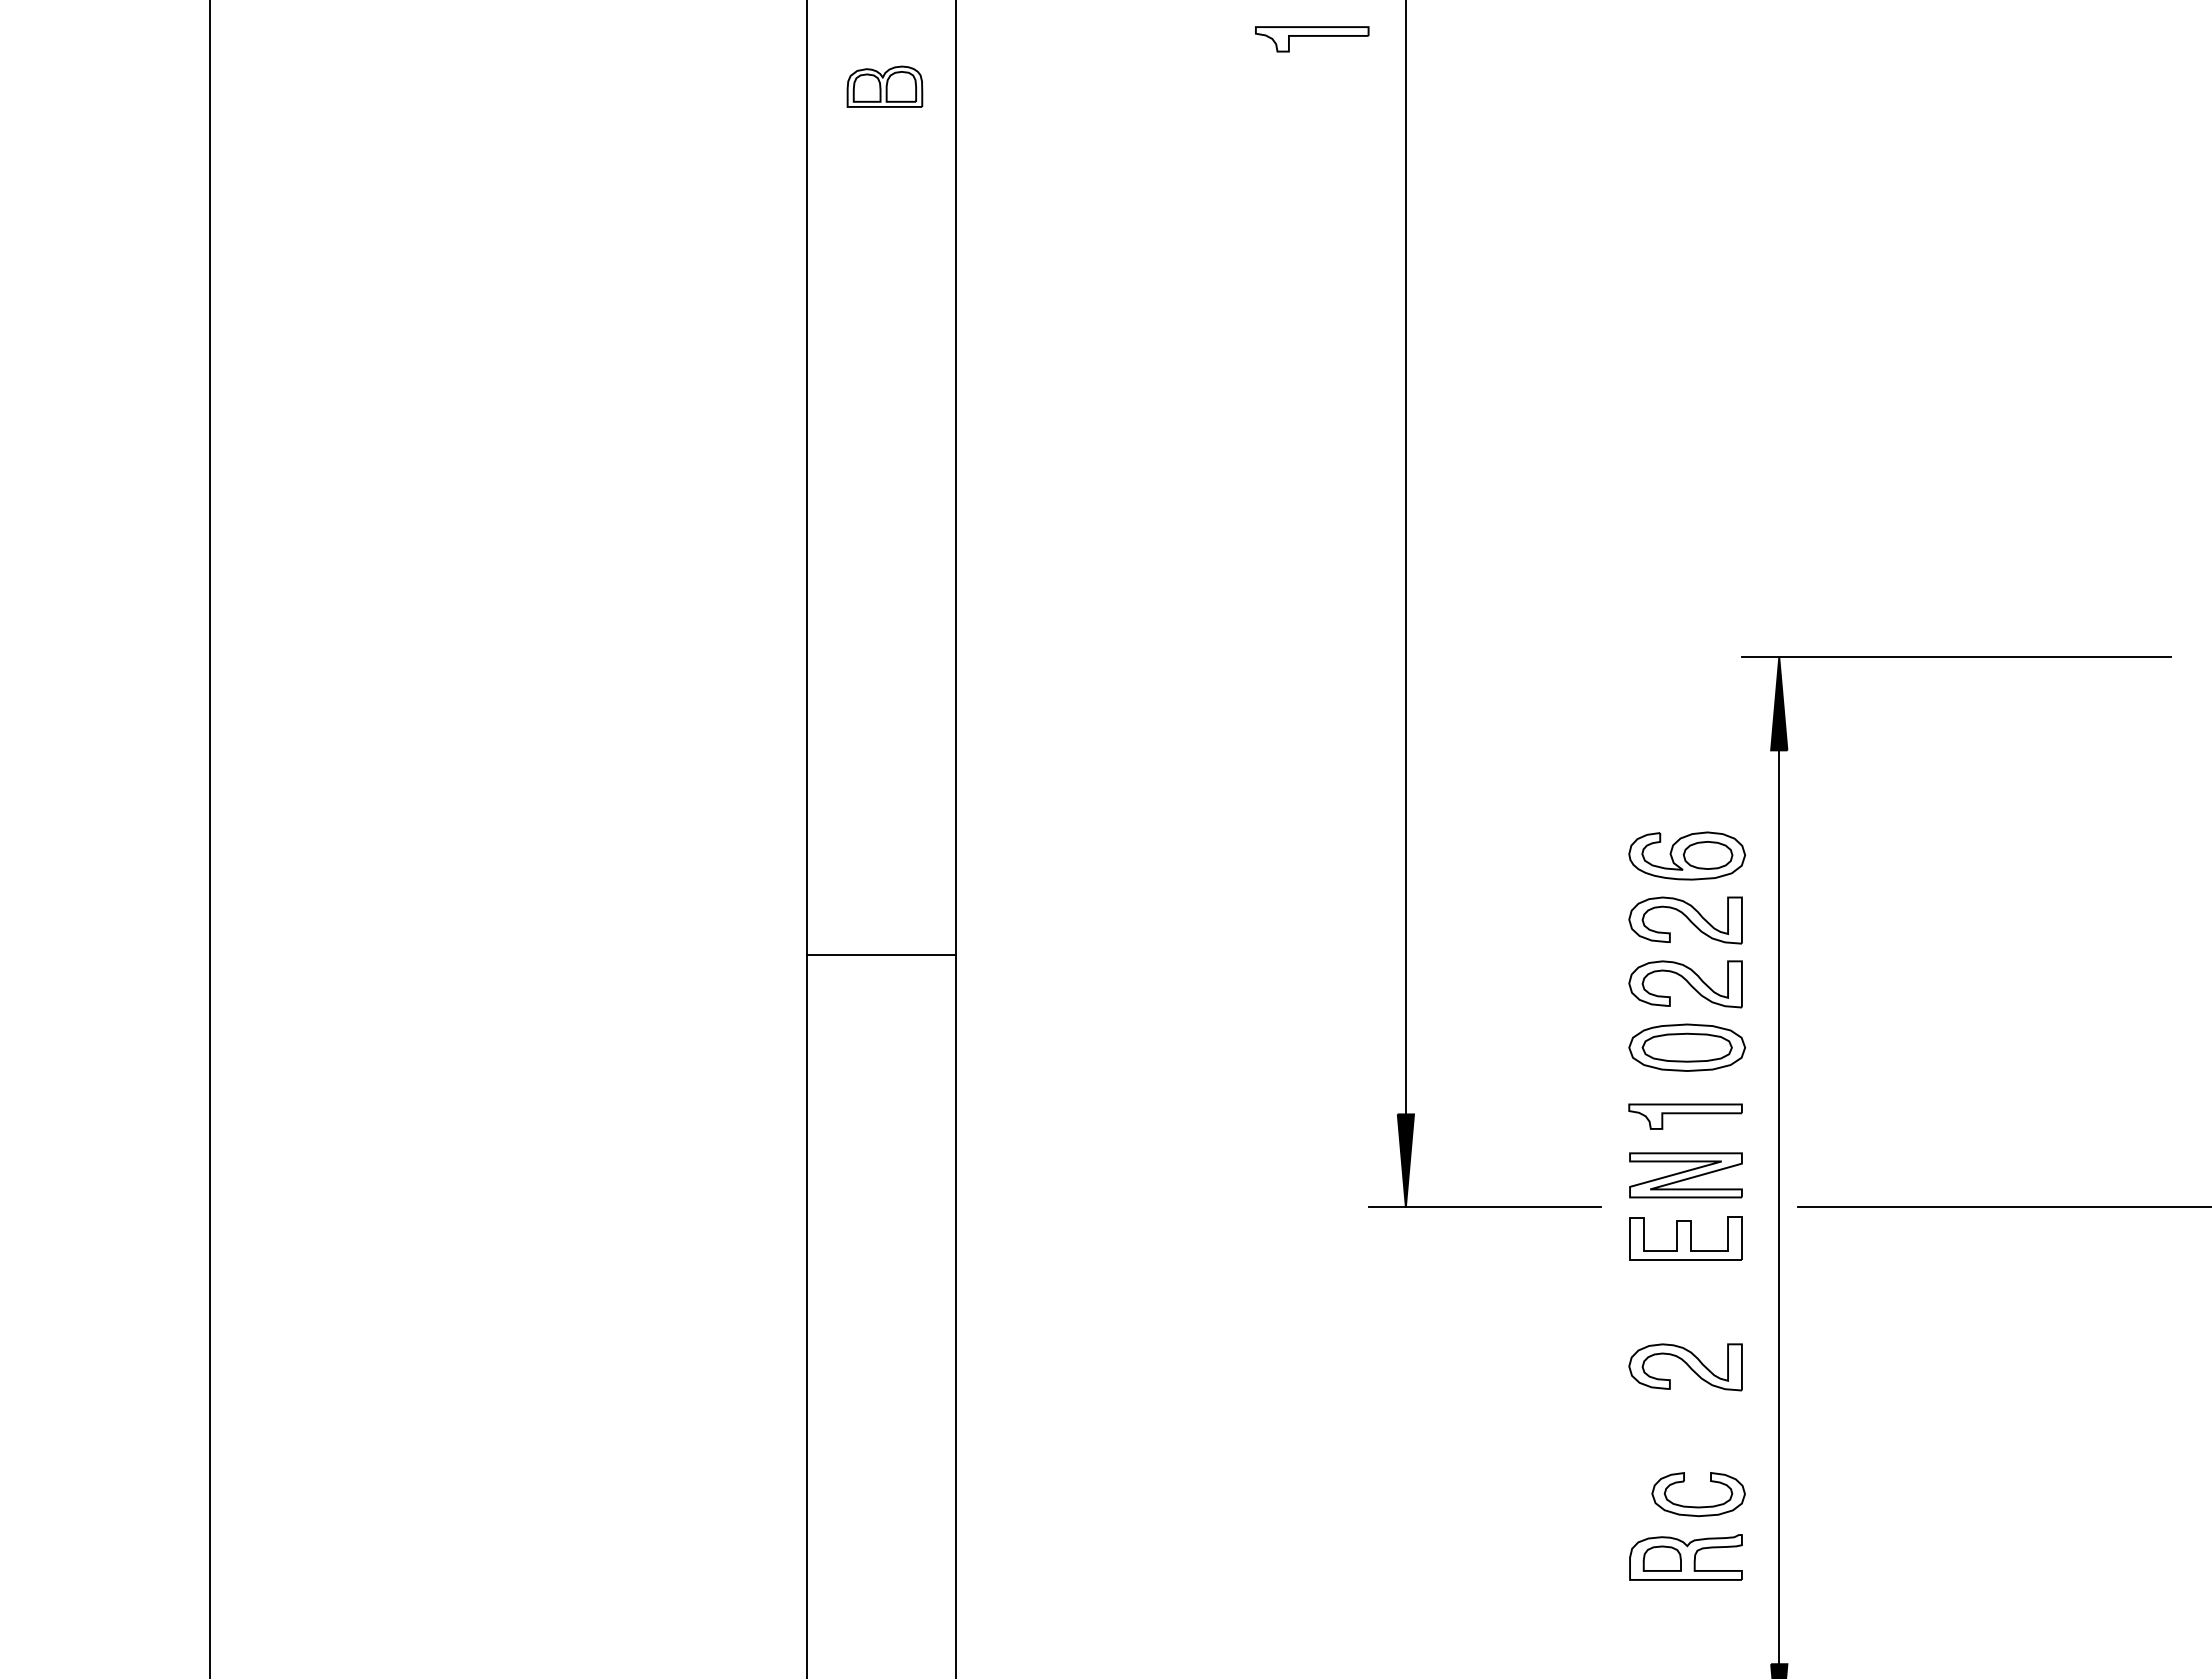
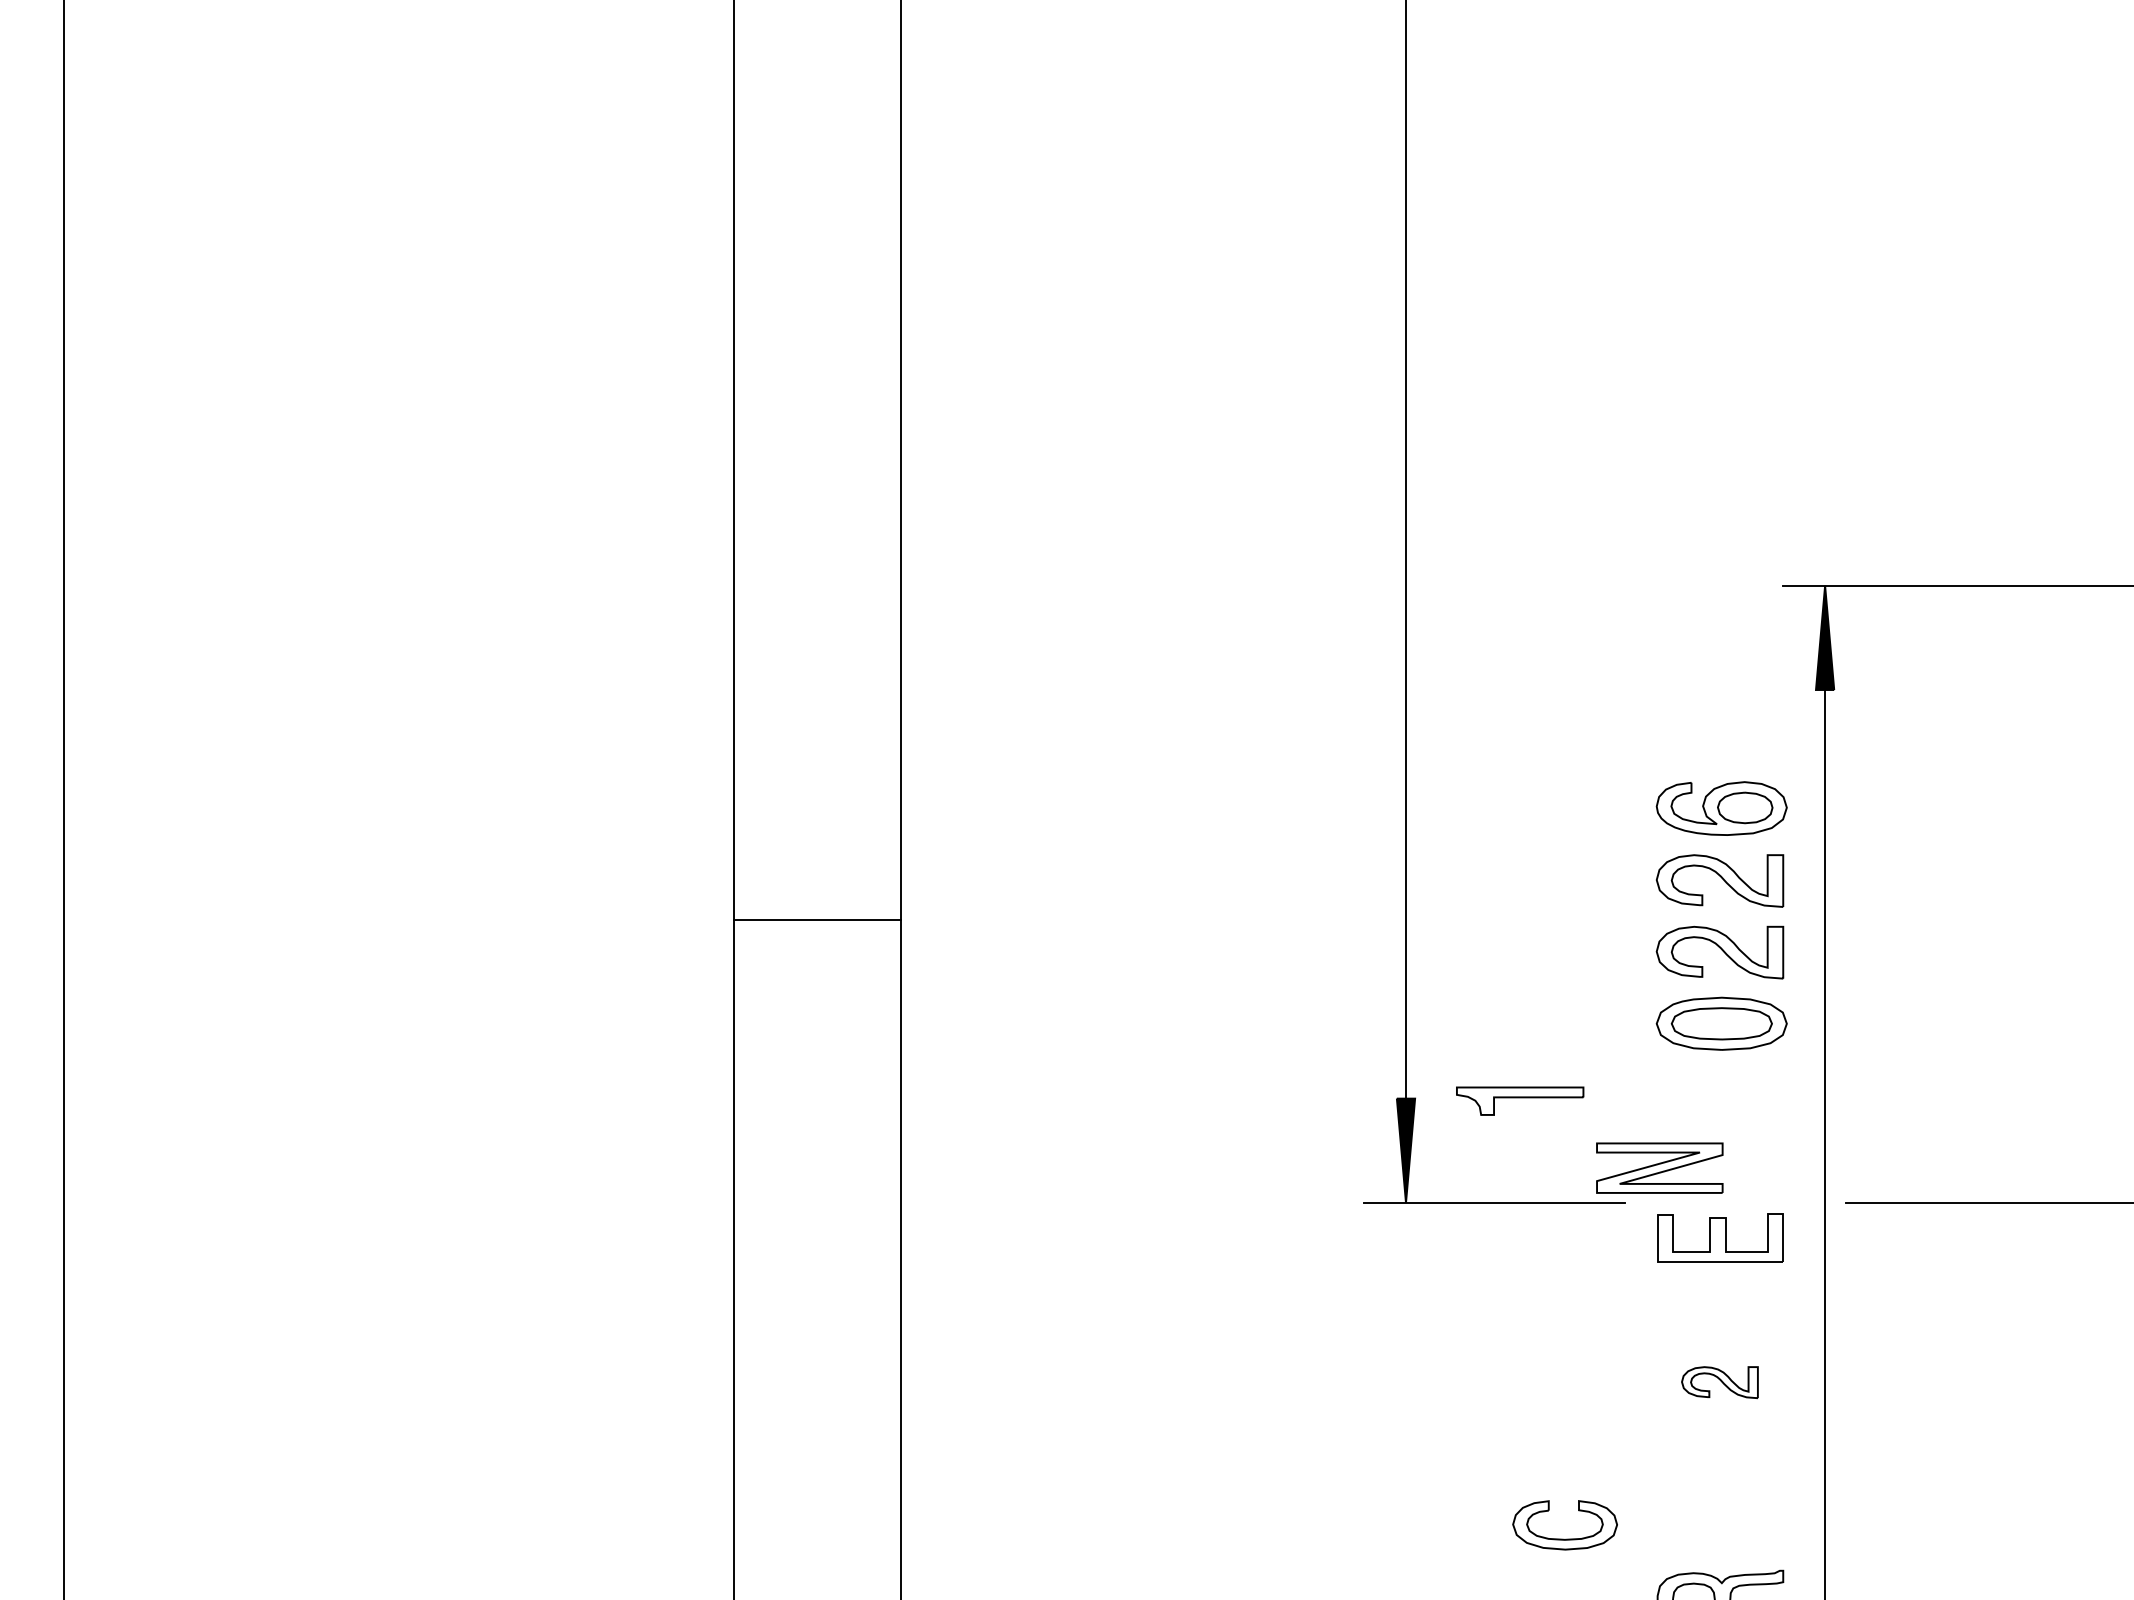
part: (1685, 1116) -> (1520, 1100), moved
part: (1685, 1175) -> (1659, 1168), moved
part: (1685, 1367) -> (1719, 1382), size x0.6
part: (1698, 1506) -> (1564, 1538), moved

